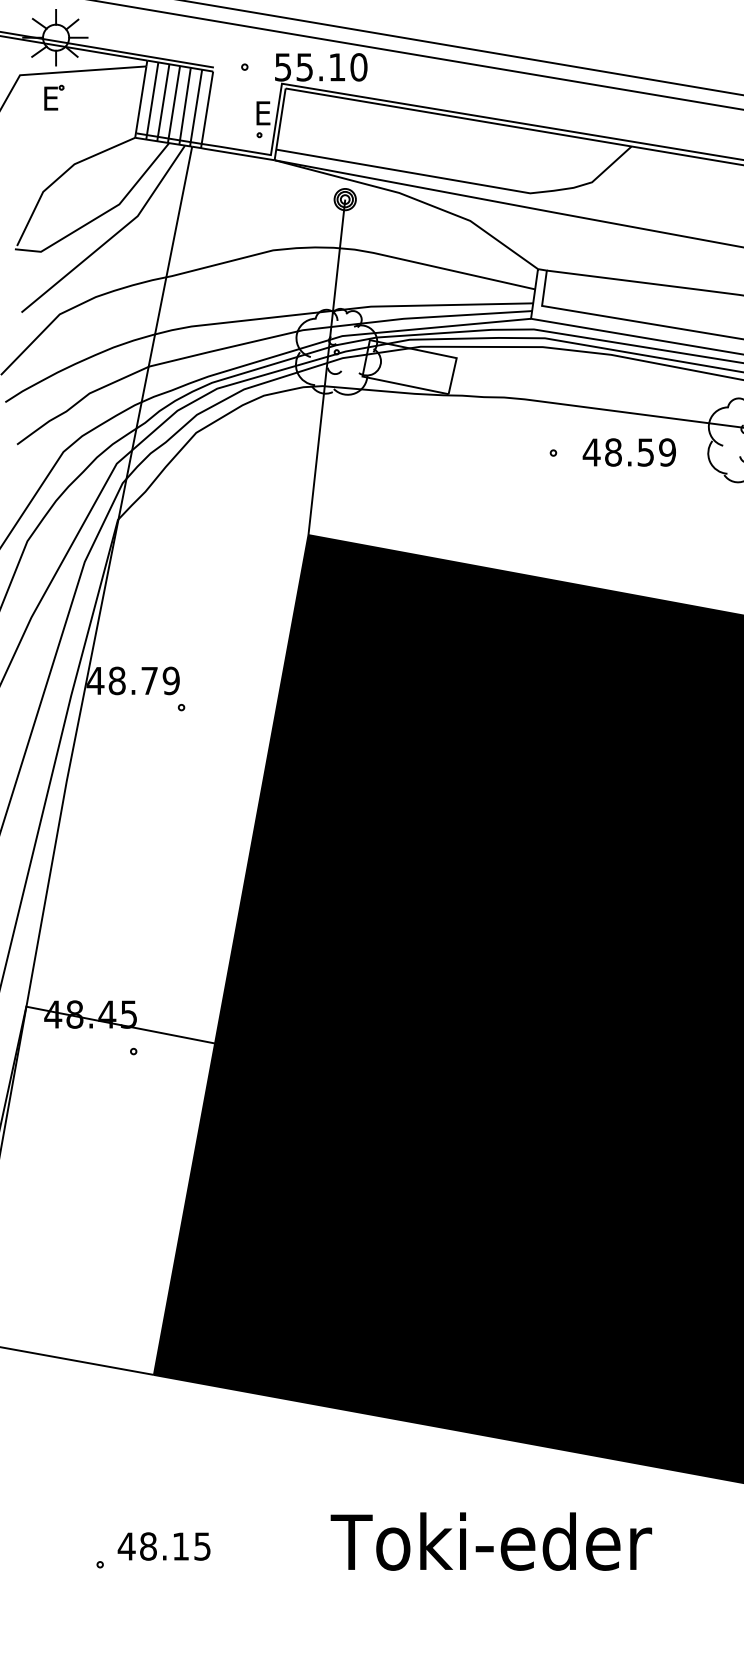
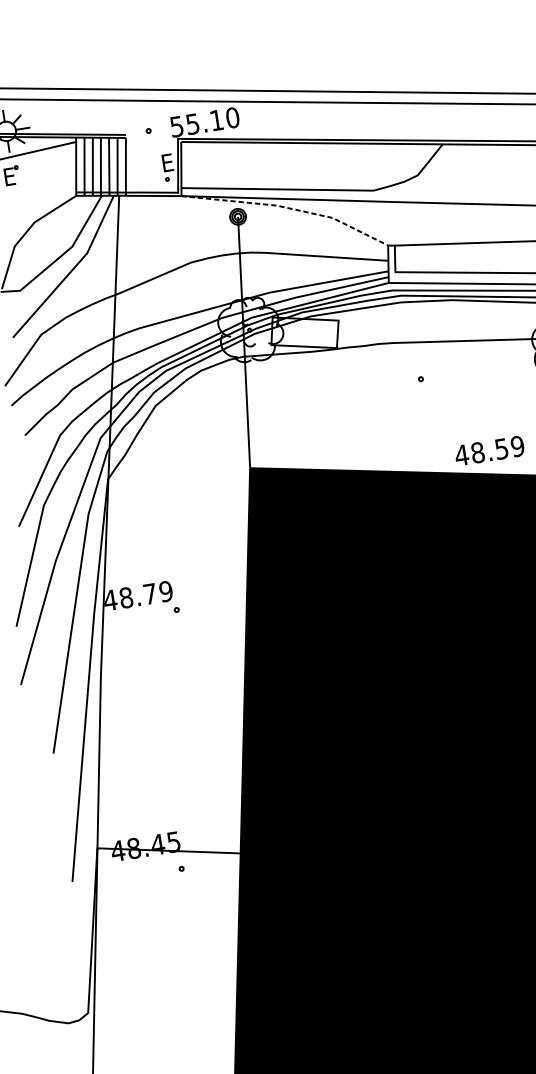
line: (414, 198) -> (288, 207), solid -> dashed
text: (628, 452) -> (488, 451), moved

